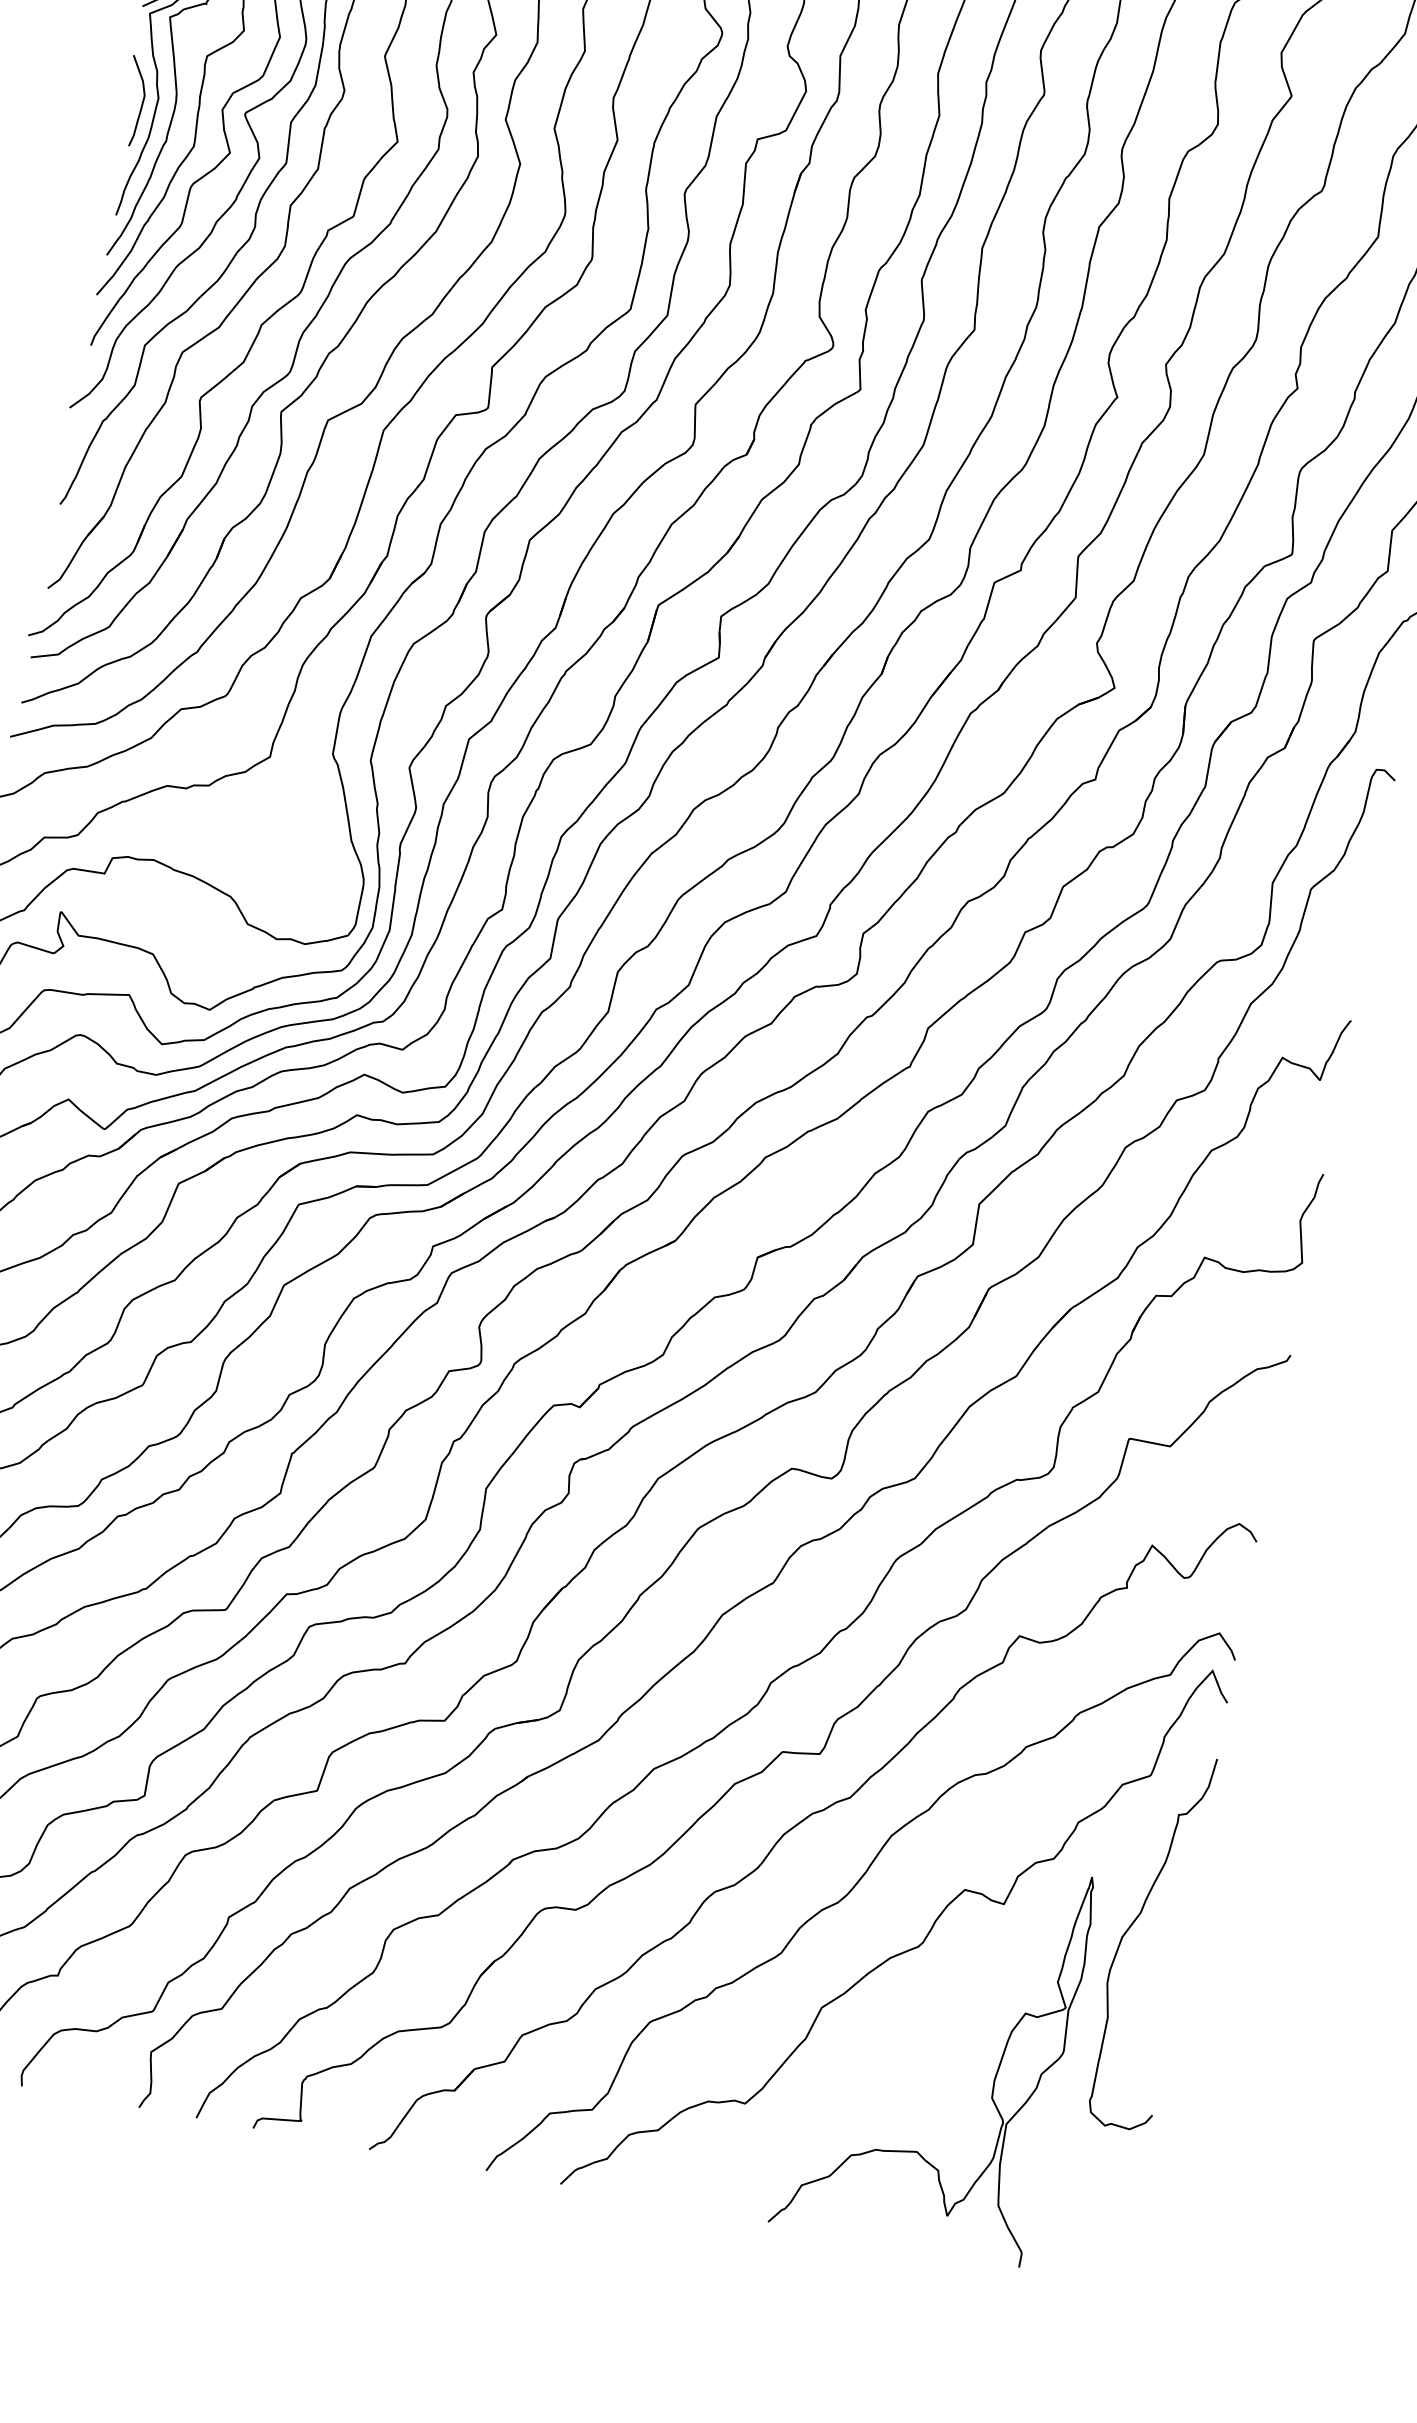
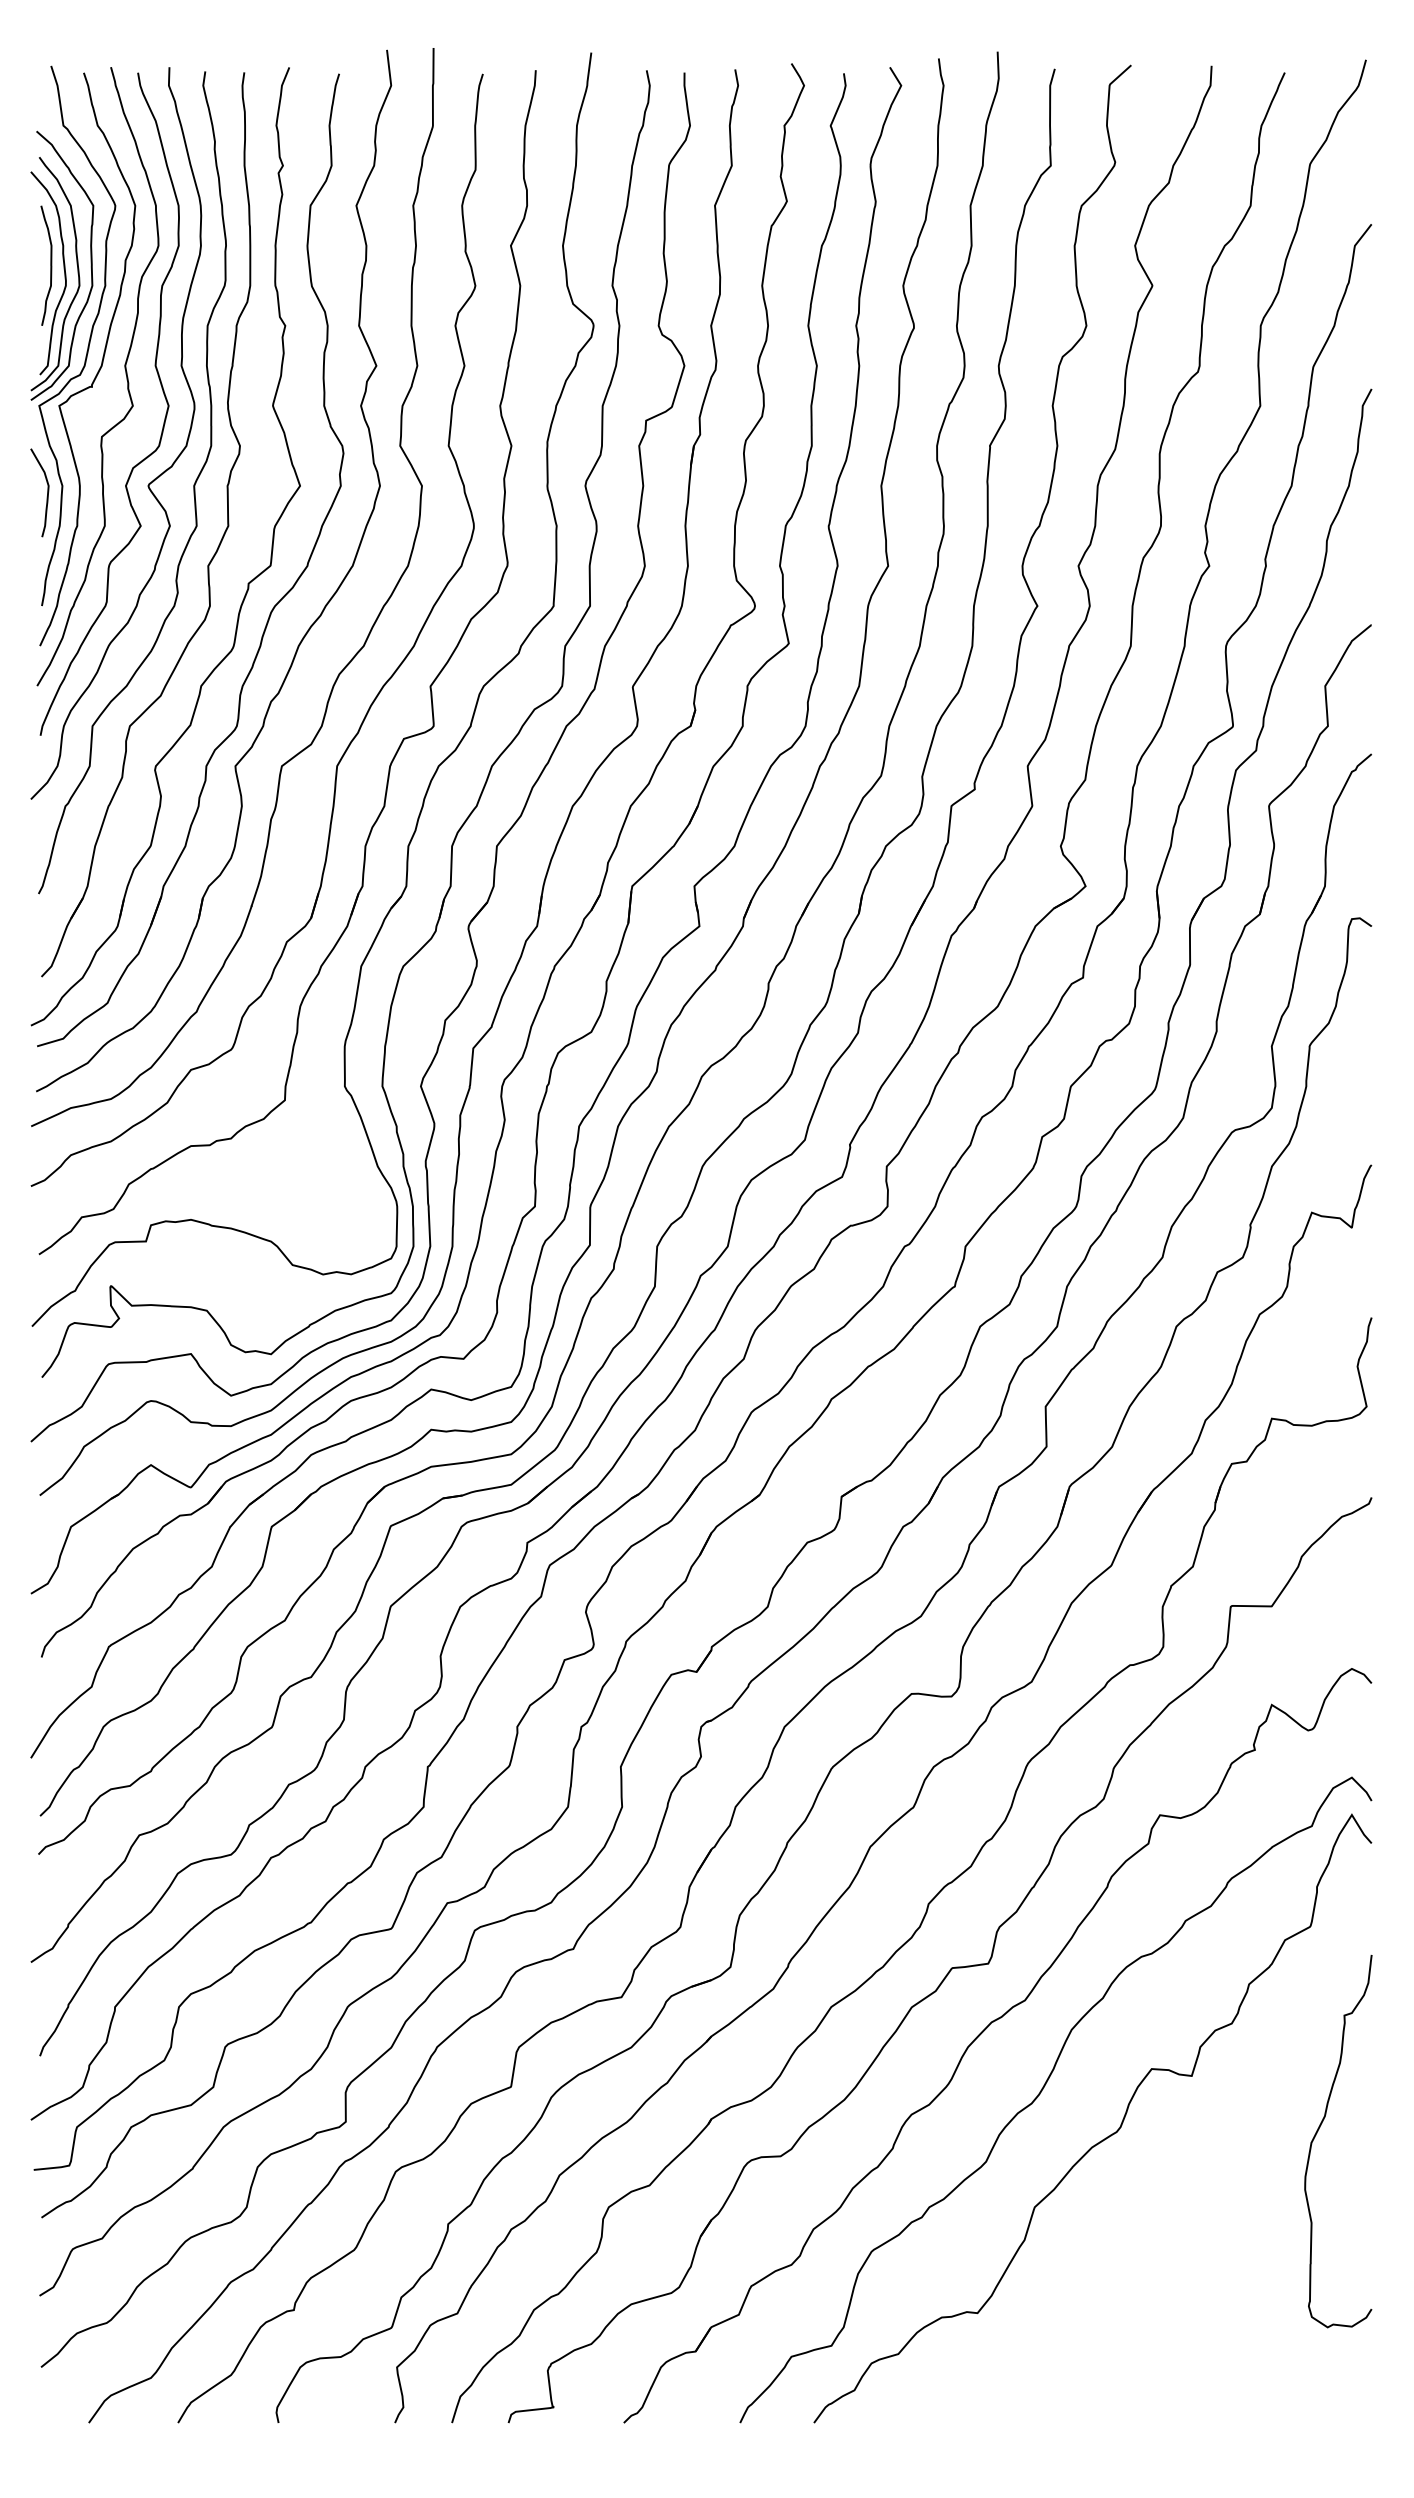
curve: (1131, 1926) -> (1318, 2131), moved
curve: (995, 2072) -> (1213, 2239), removed

